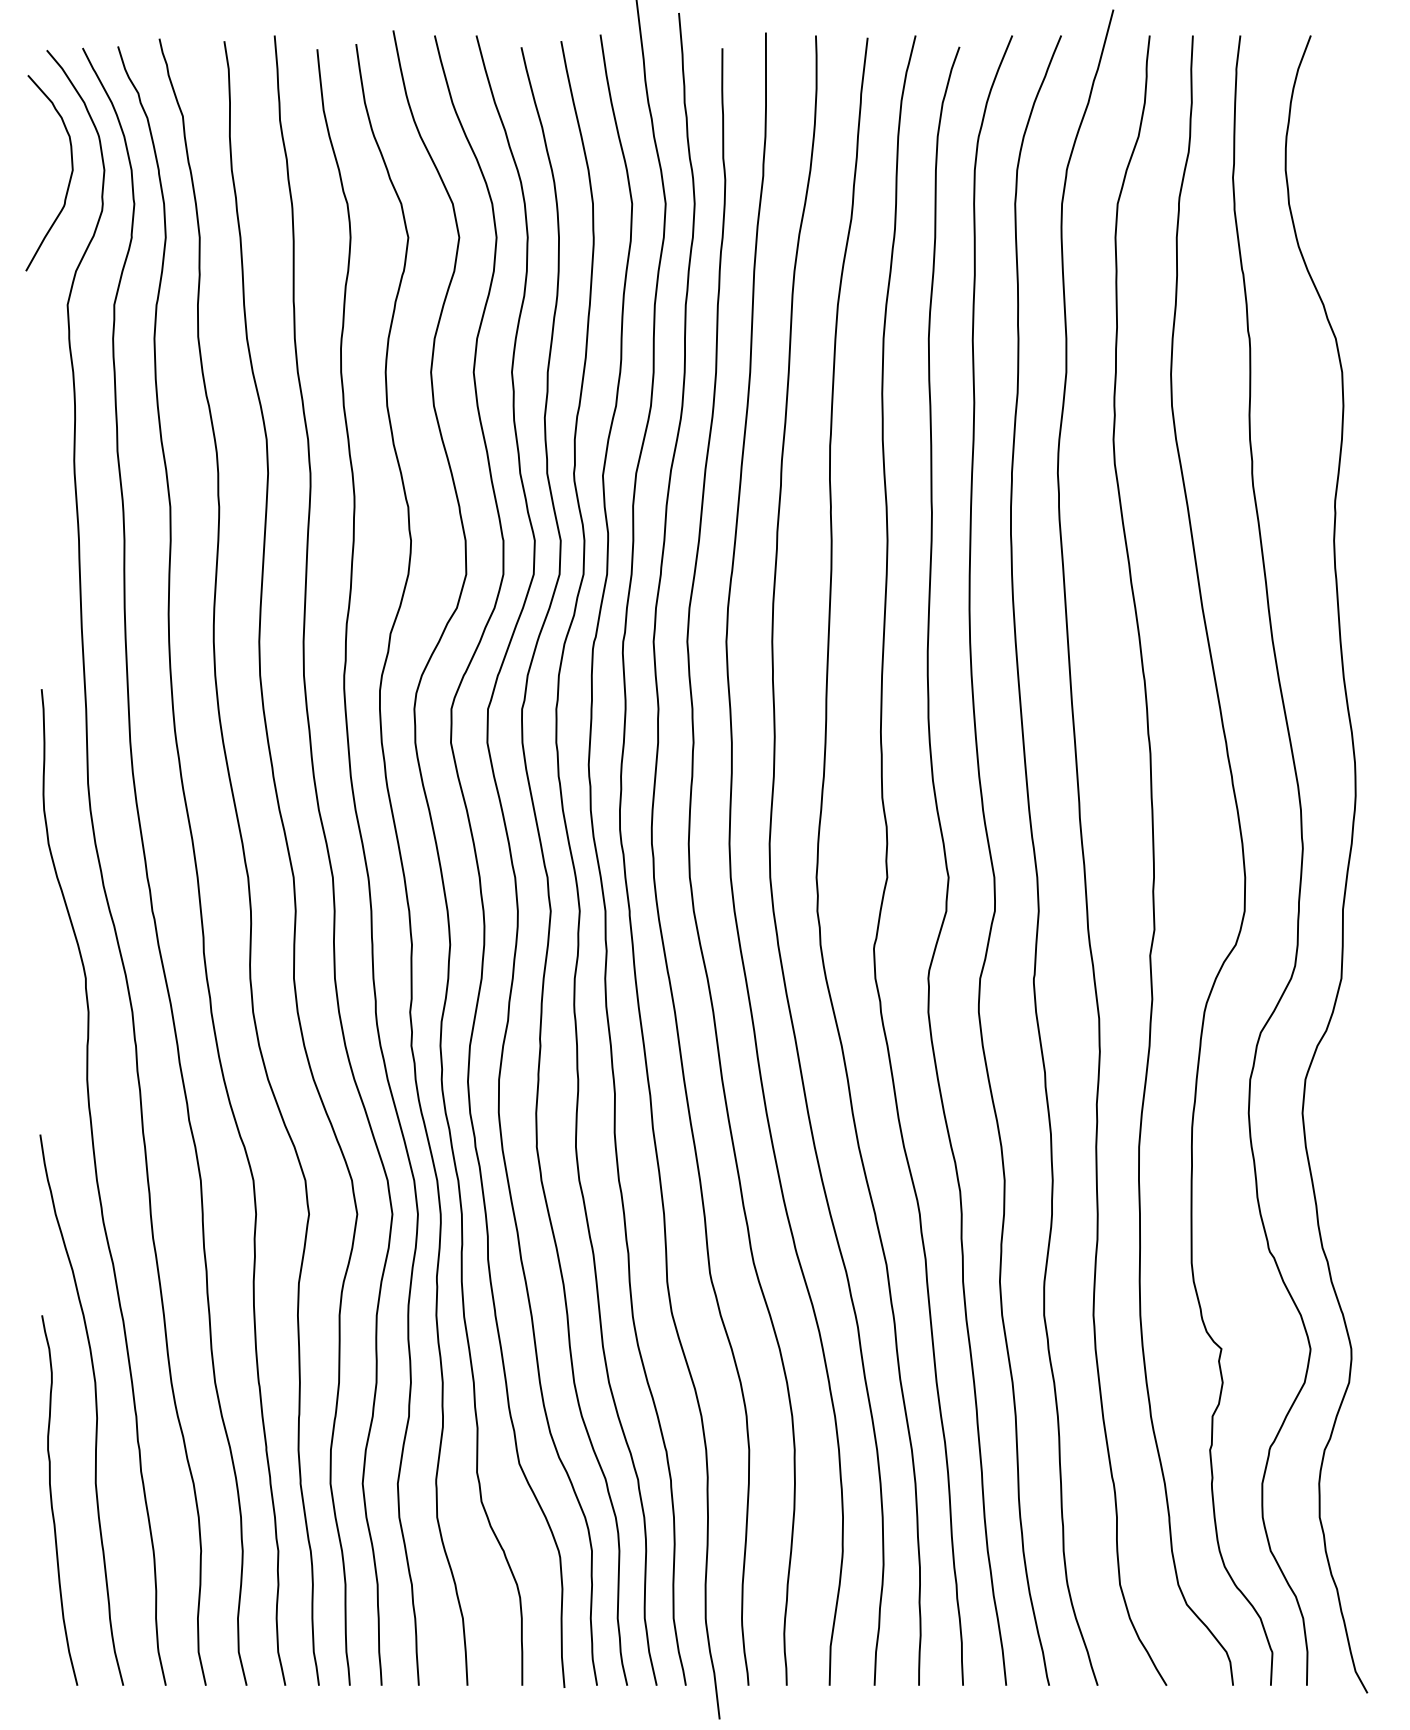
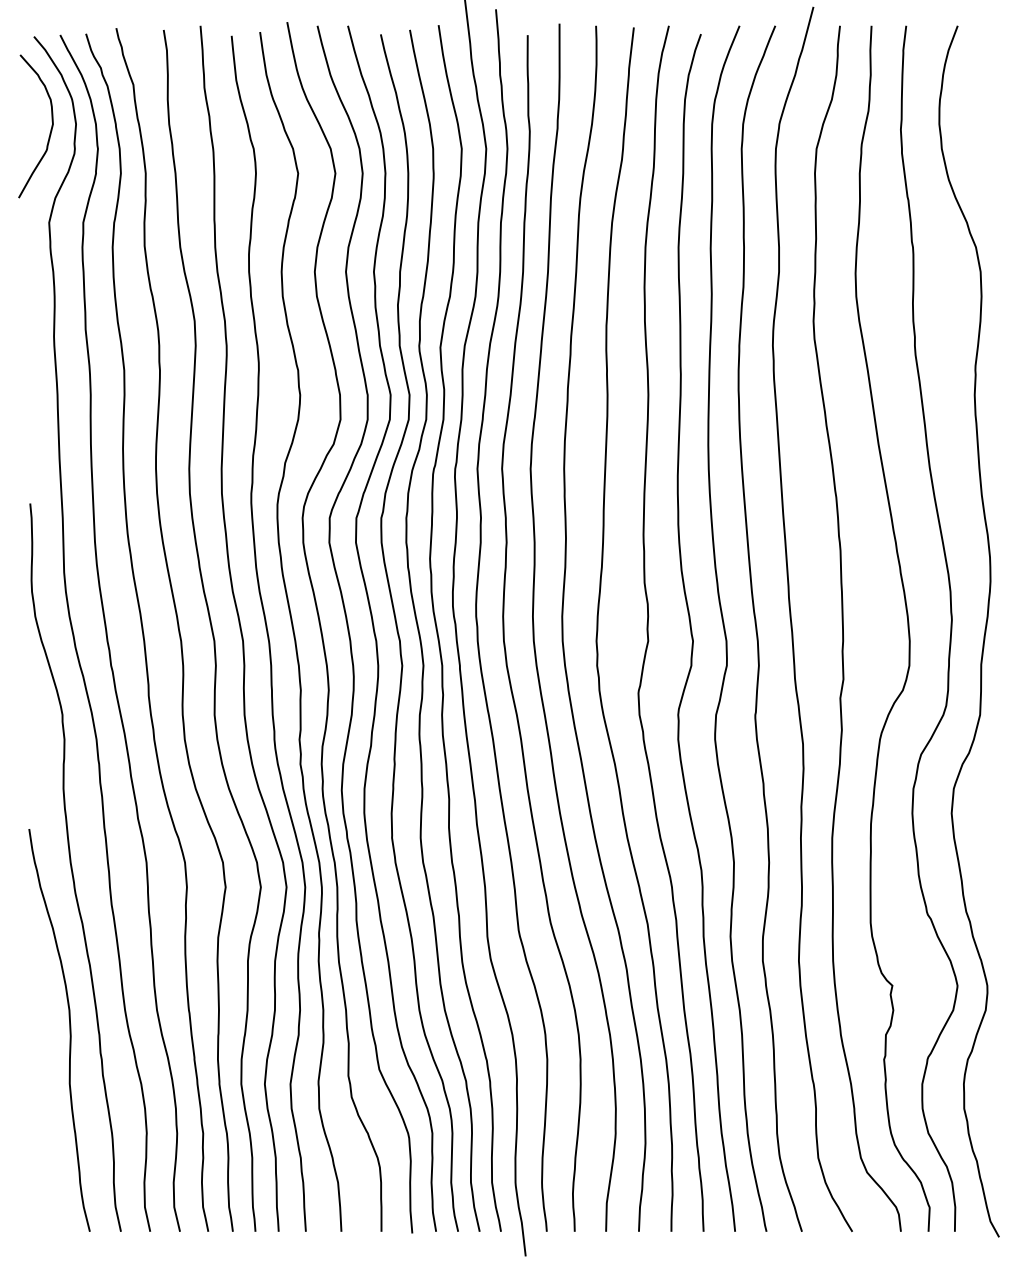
curve: (52, 1500) -> (38, 1096), removed

